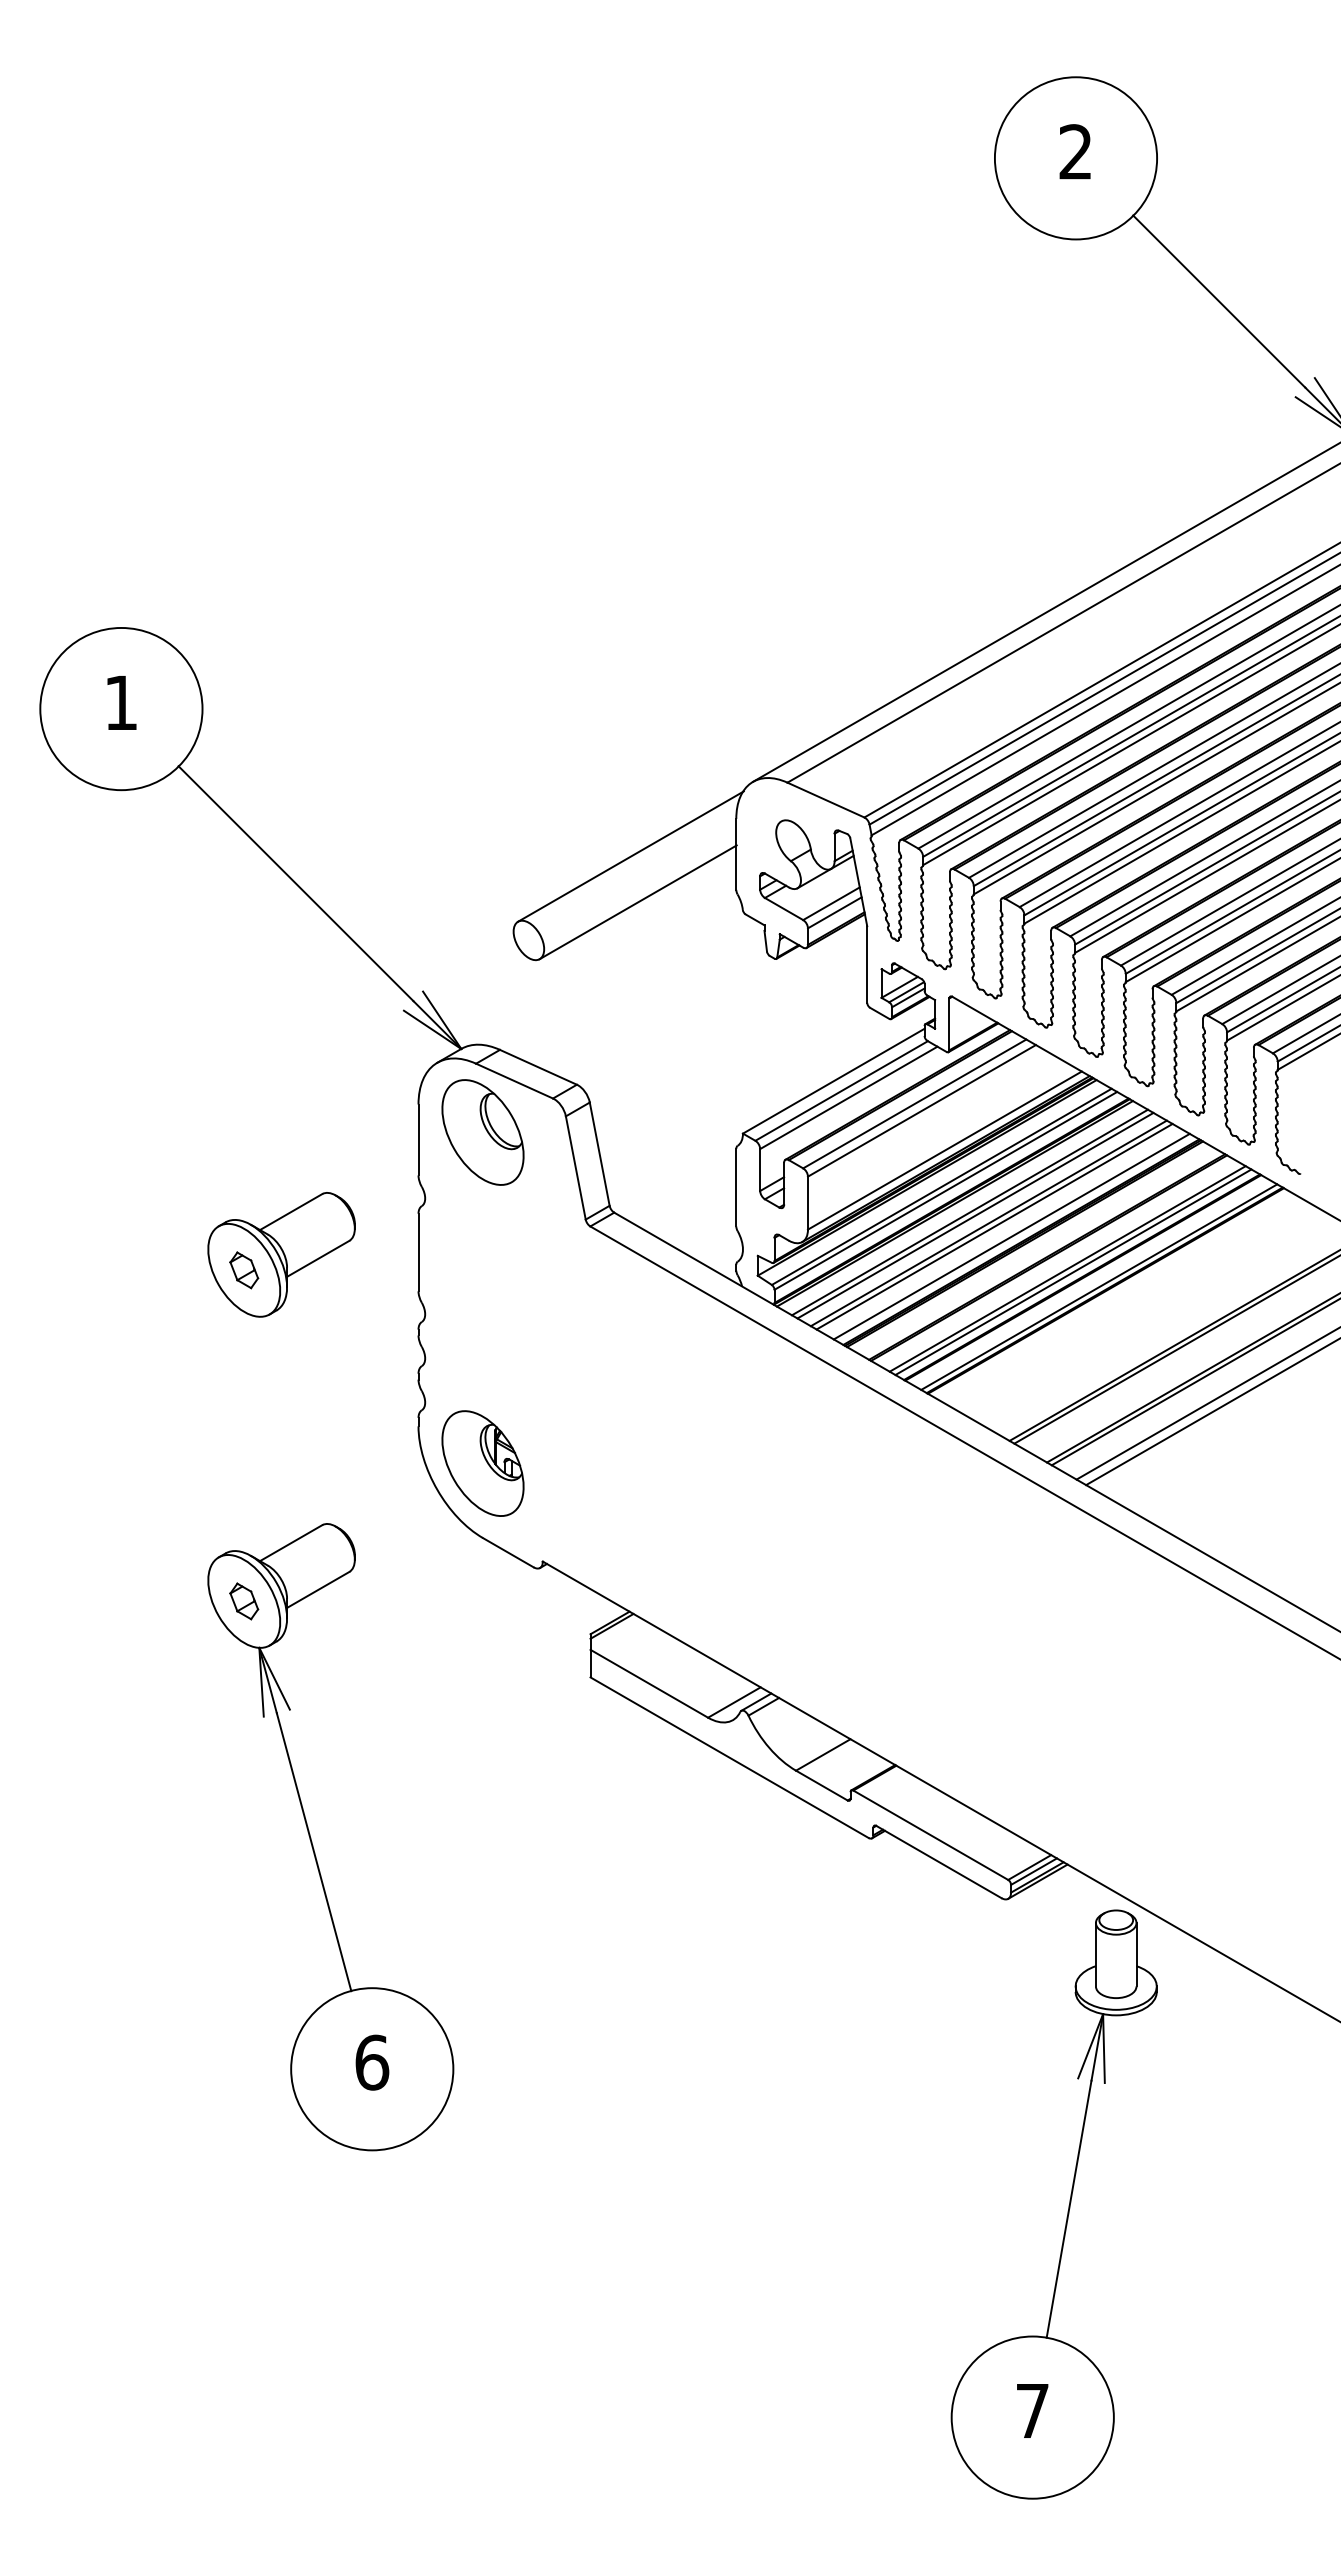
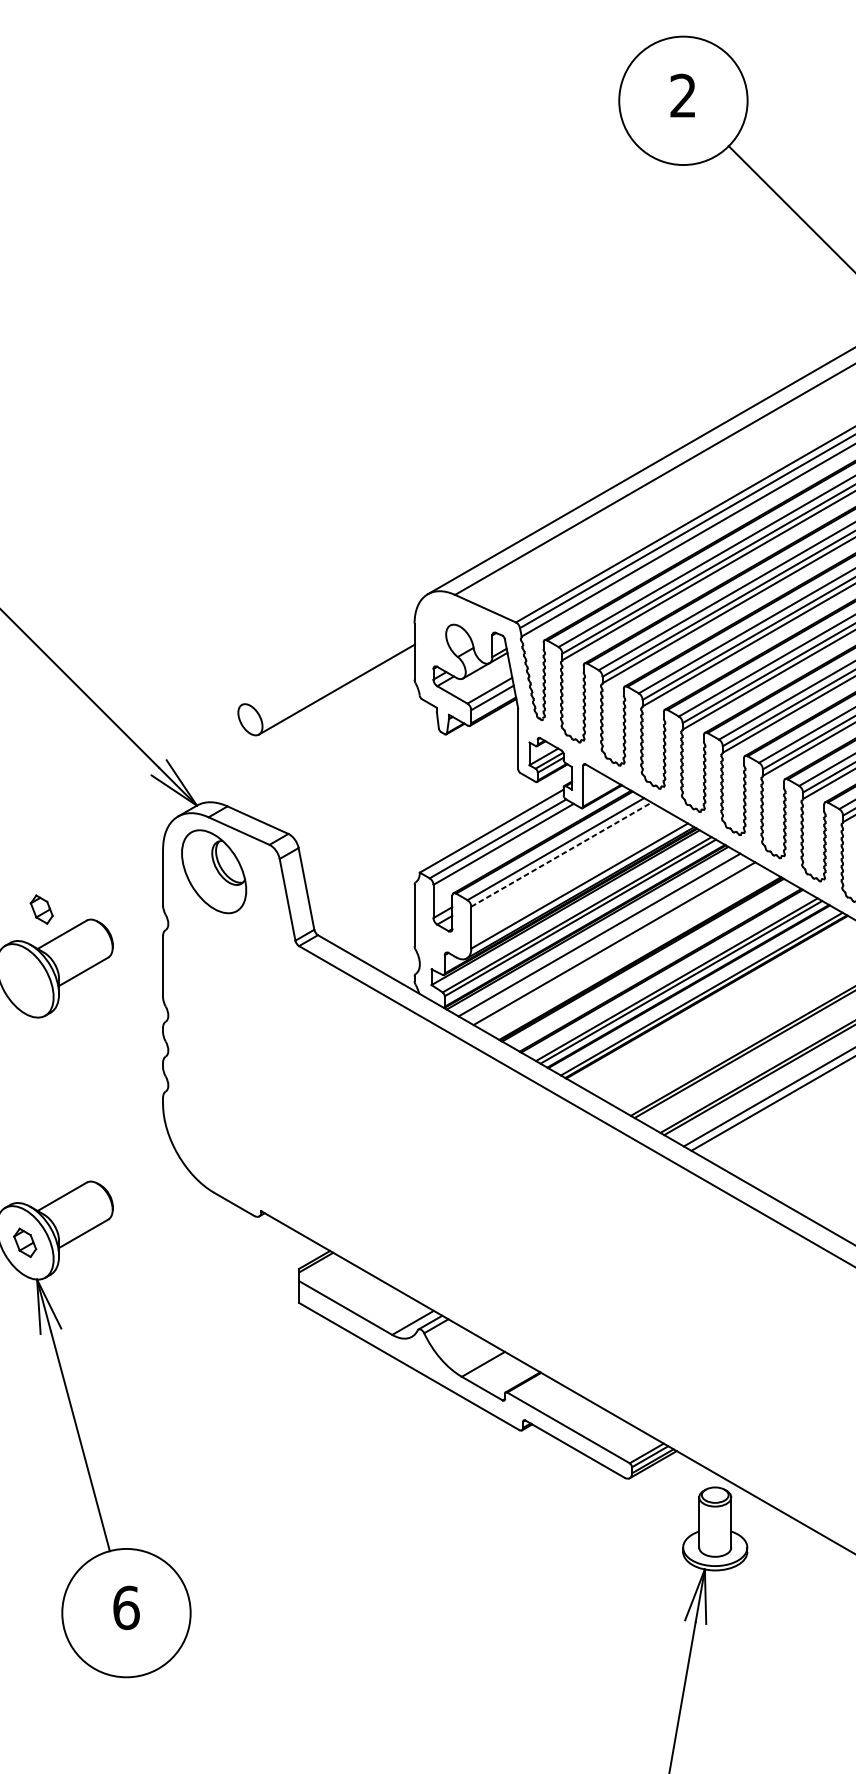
line: (630, 856) -> (330, 653), removed
line: (921, 1110) -> (561, 854), solid -> dashed
line: (975, 1215) -> (603, 937), removed
line: (994, 1226) -> (618, 946), removed
line: (1011, 1236) -> (632, 954), removed
part: (244, 1270) -> (41, 909), moved
part: (482, 1463) -> (213, 1133), removed

